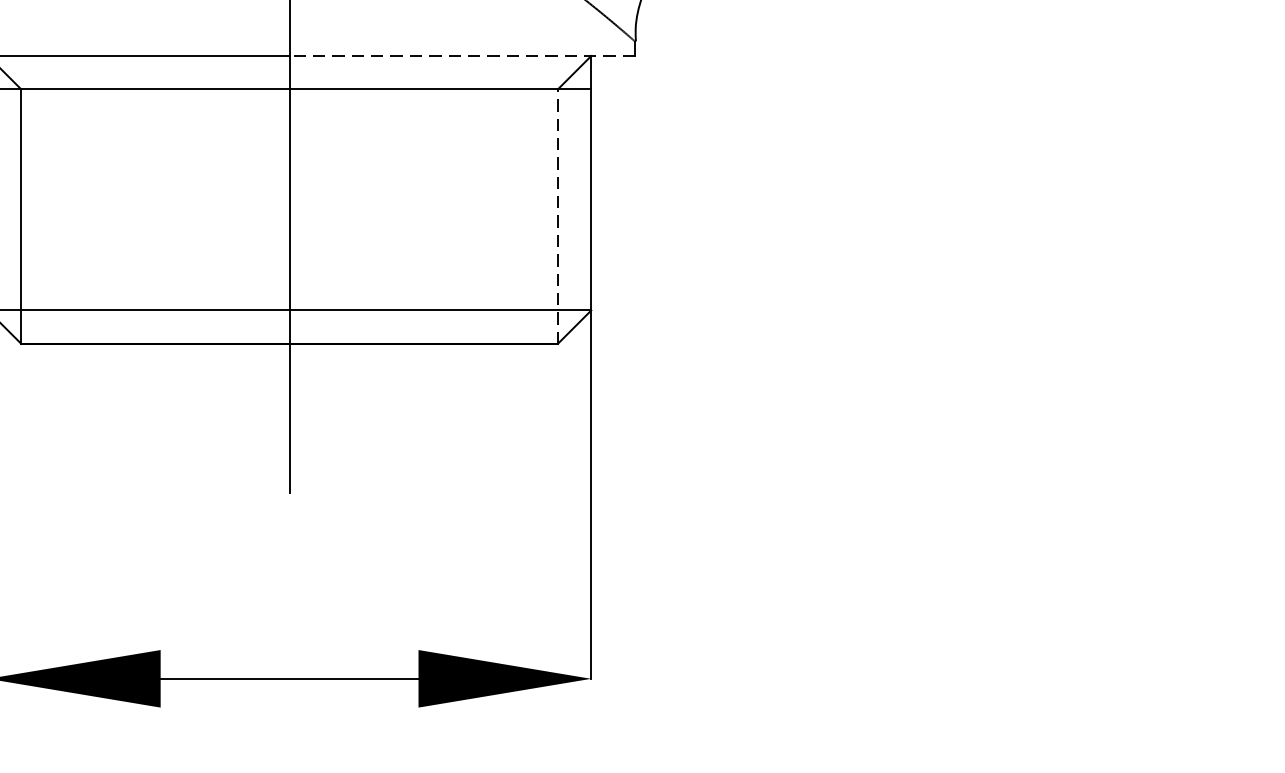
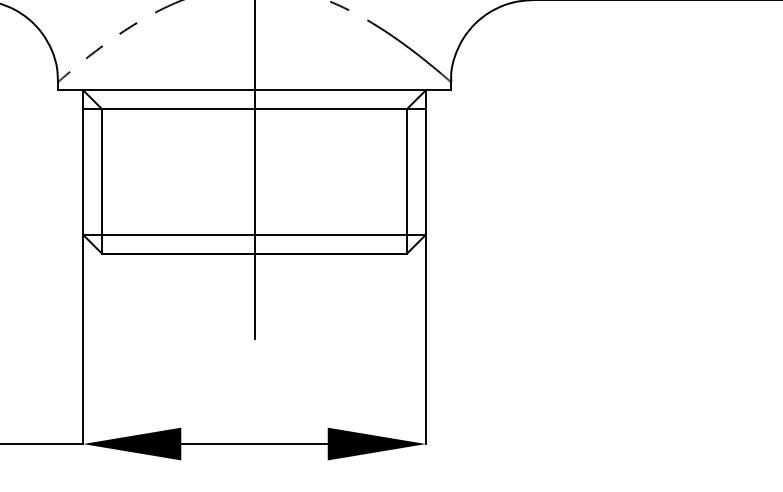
line: (462, 56) -> (352, 90), dashed -> solid
line: (557, 216) -> (406, 181), dashed -> solid

